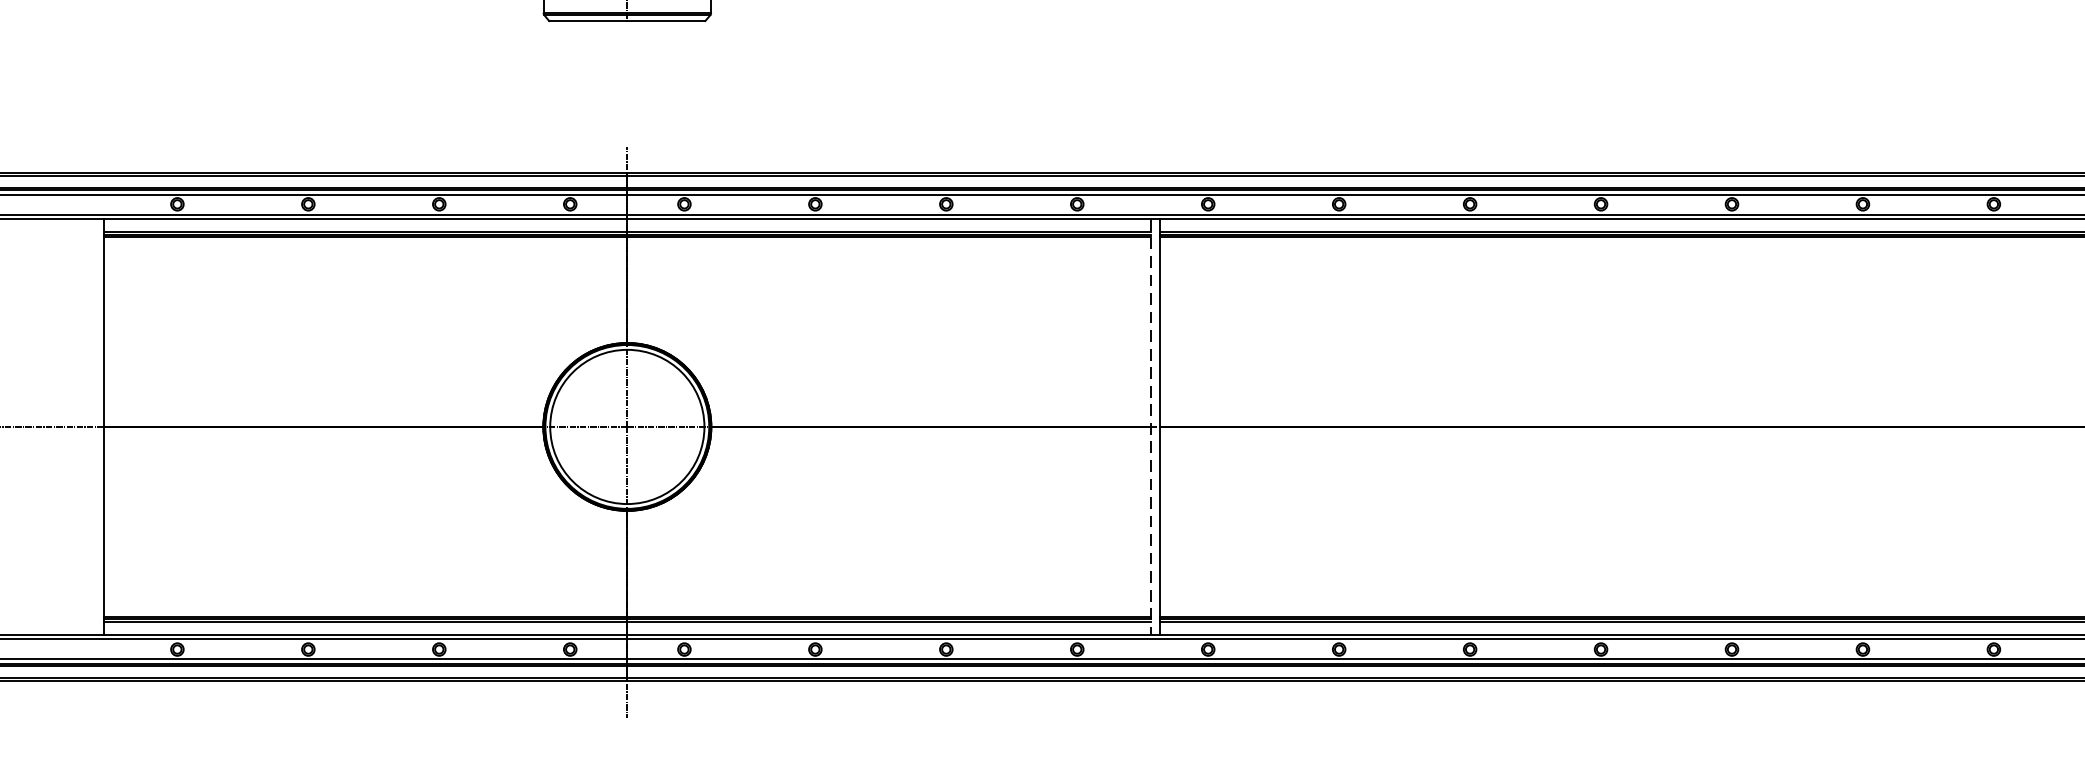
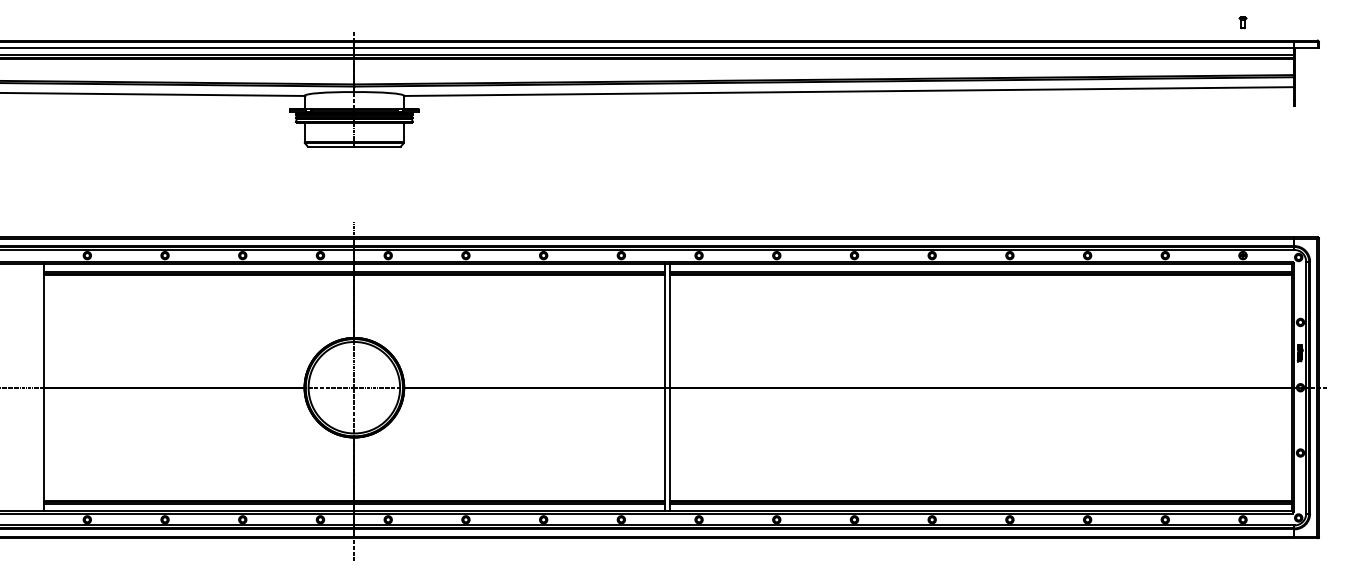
line: (1151, 428) -> (665, 388), dashed -> solid

